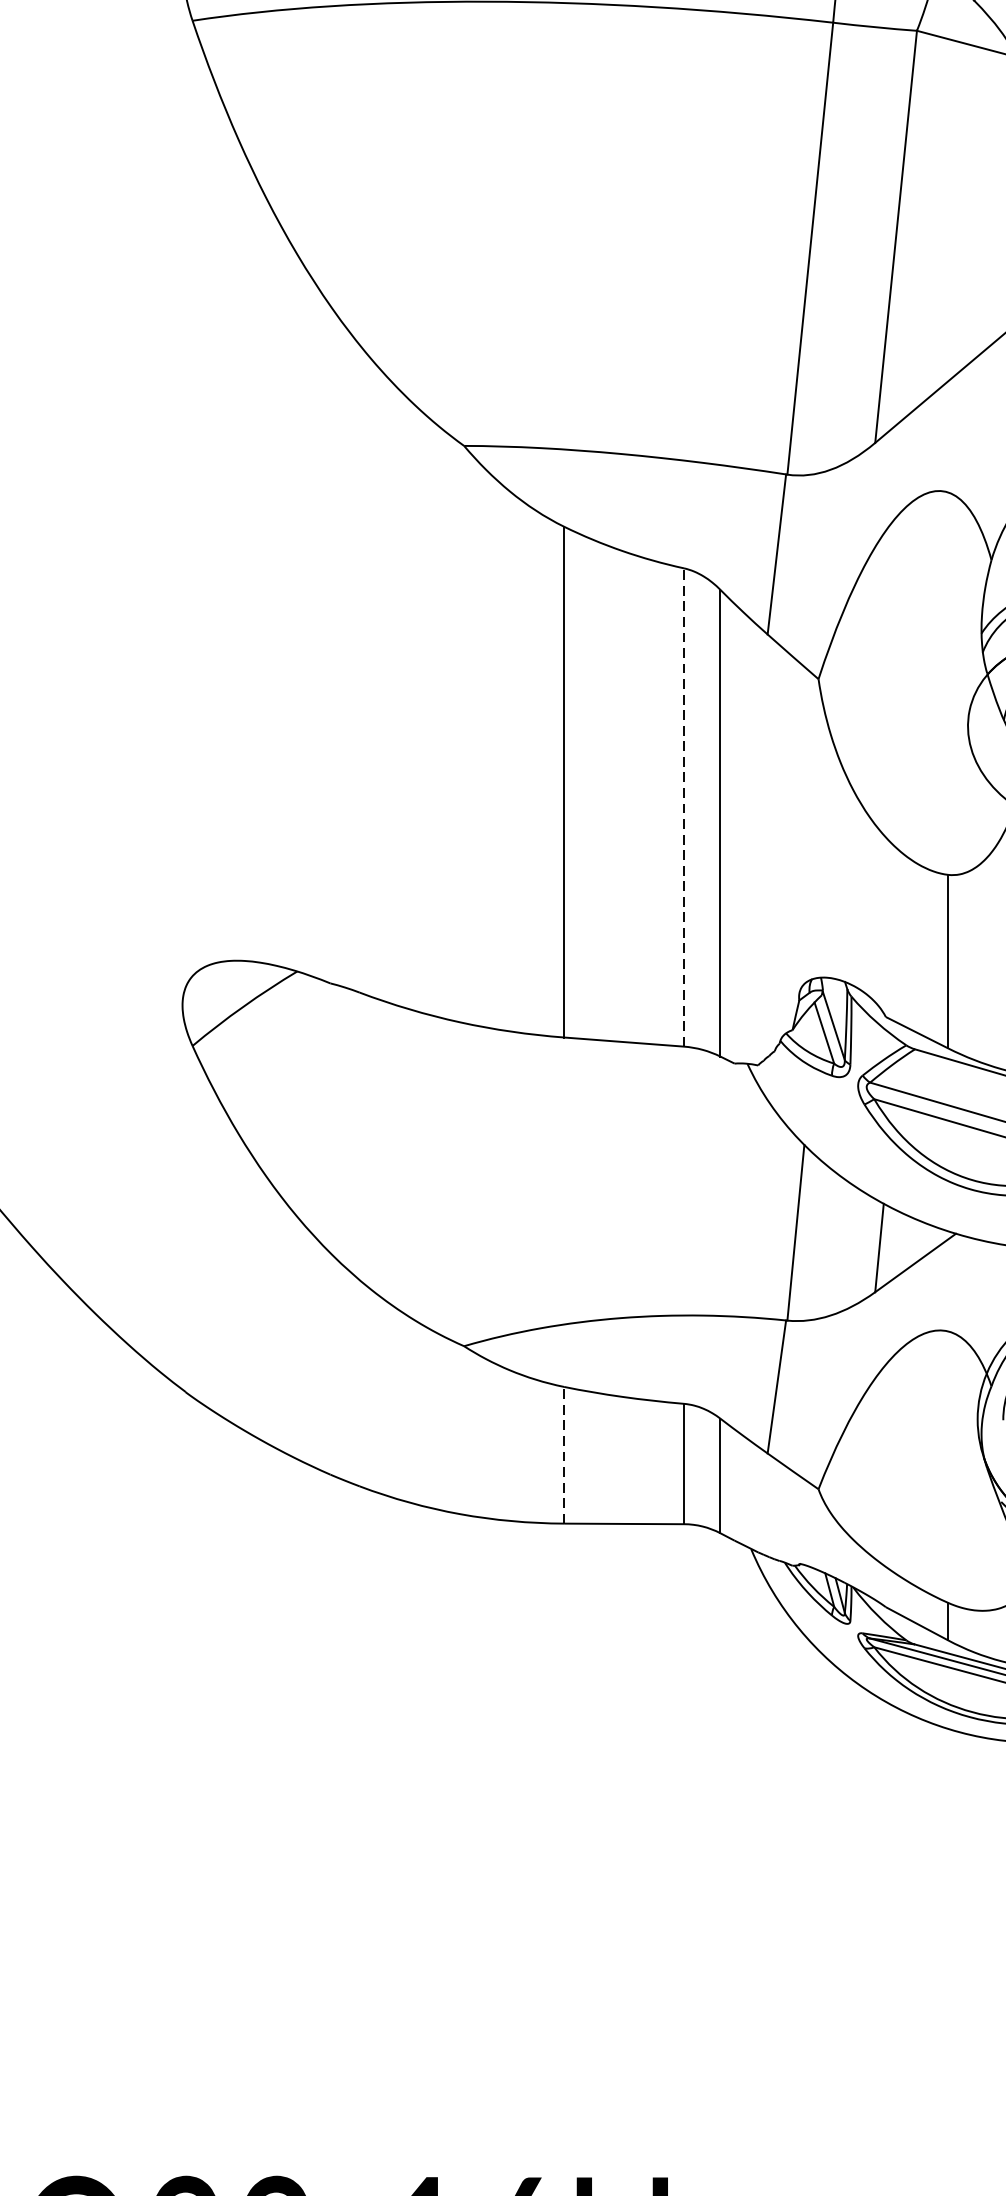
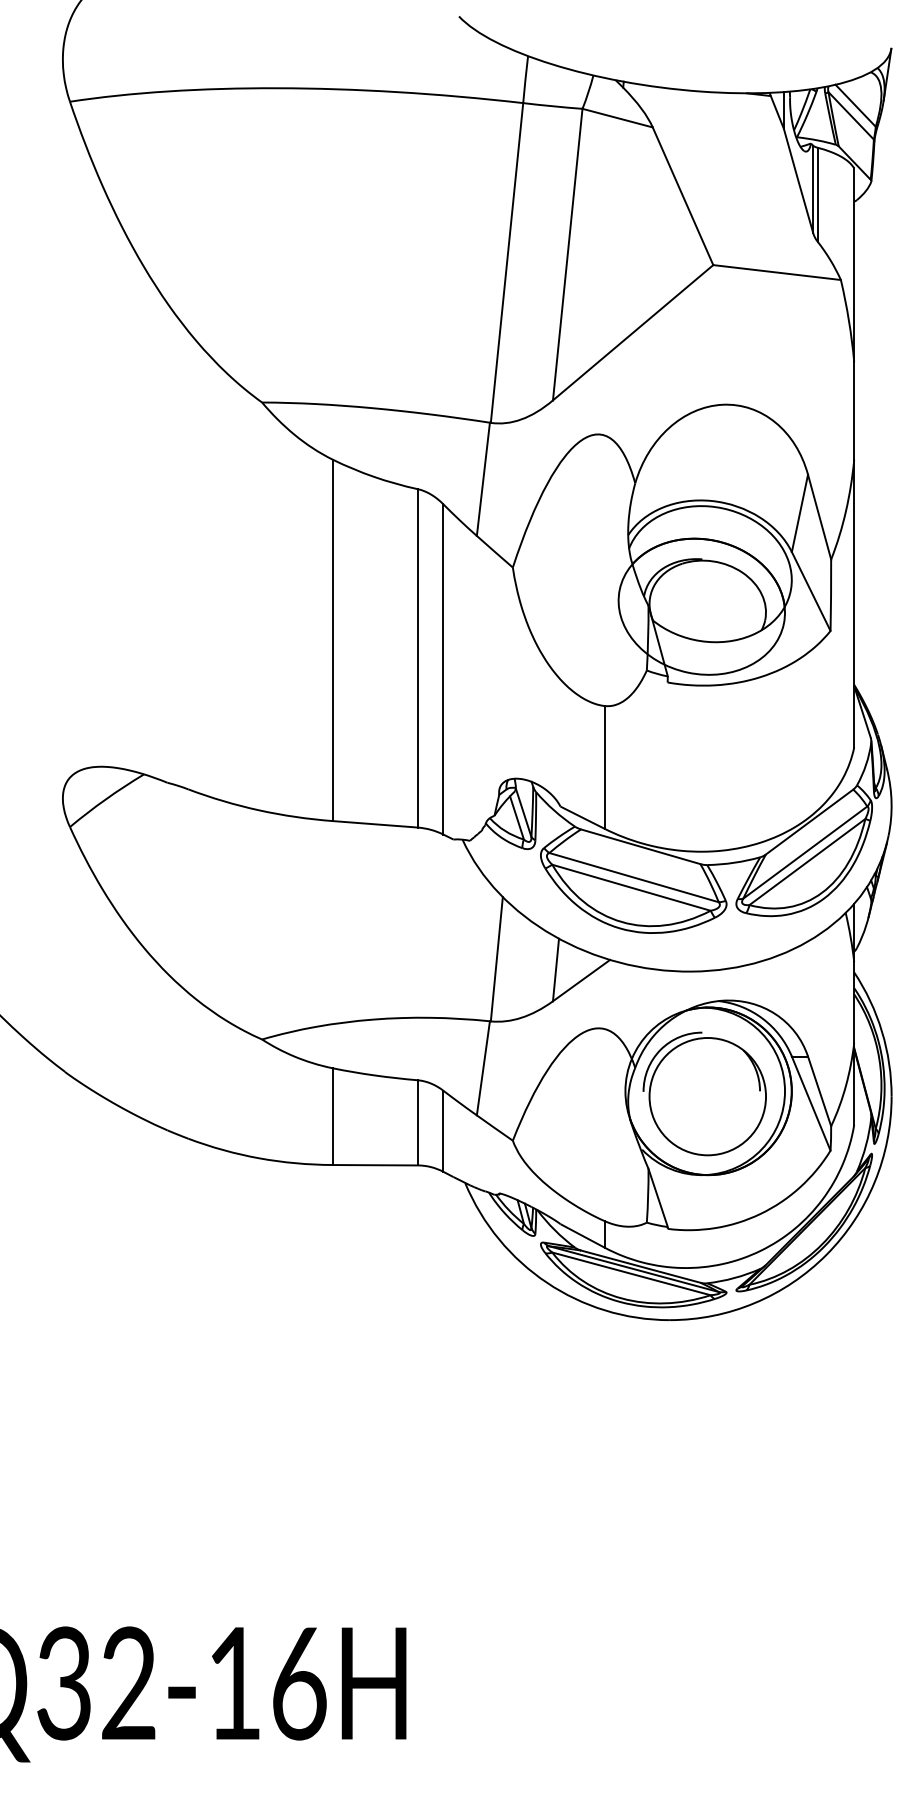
line: (683, 806) -> (417, 657), dashed -> solid
line: (563, 1455) -> (332, 1116), dashed -> solid

